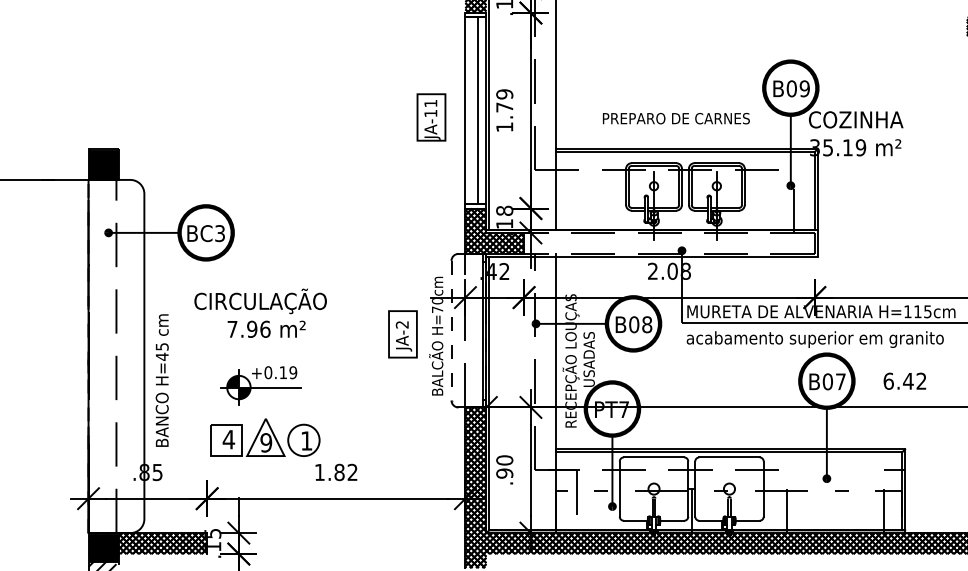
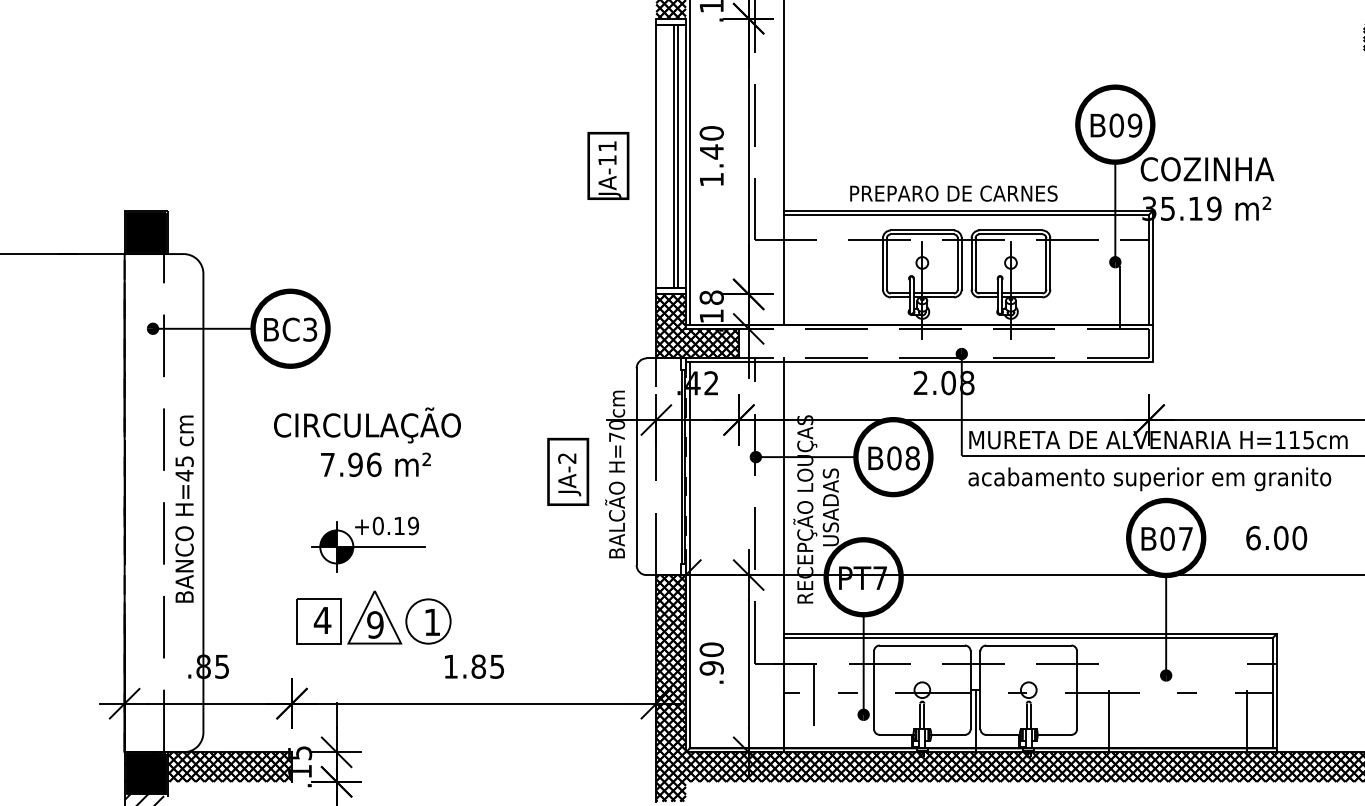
text: (504, 100) -> (711, 142), 1.79 -> 1.40
line: (481, 110) -> (678, 156), added
text: (676, 118) -> (953, 193), moved
line: (804, 170) -> (1134, 240), added
line: (451, 331) -> (636, 467), dashed -> solid
text: (162, 380) -> (184, 508), moved
text: (915, 381) -> (1290, 538), 6.42 -> 6.00
text: (352, 472) -> (496, 666), 1.82 -> 1.85

